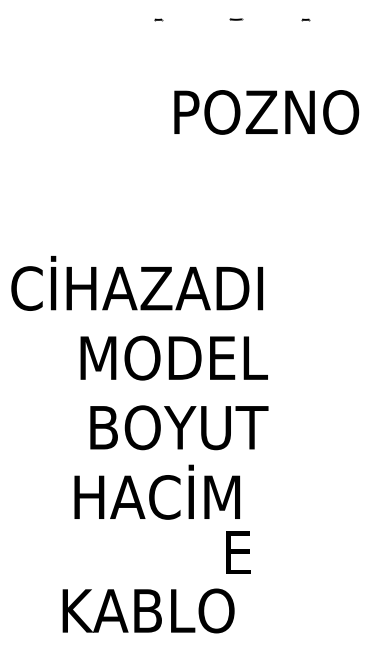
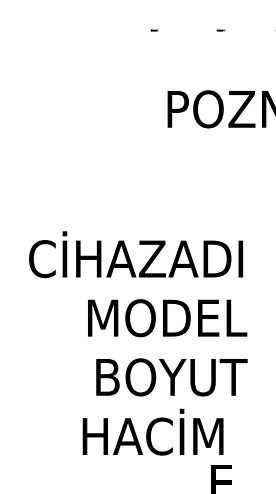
part: (236, 19) -> (220, 30), size x0.62

